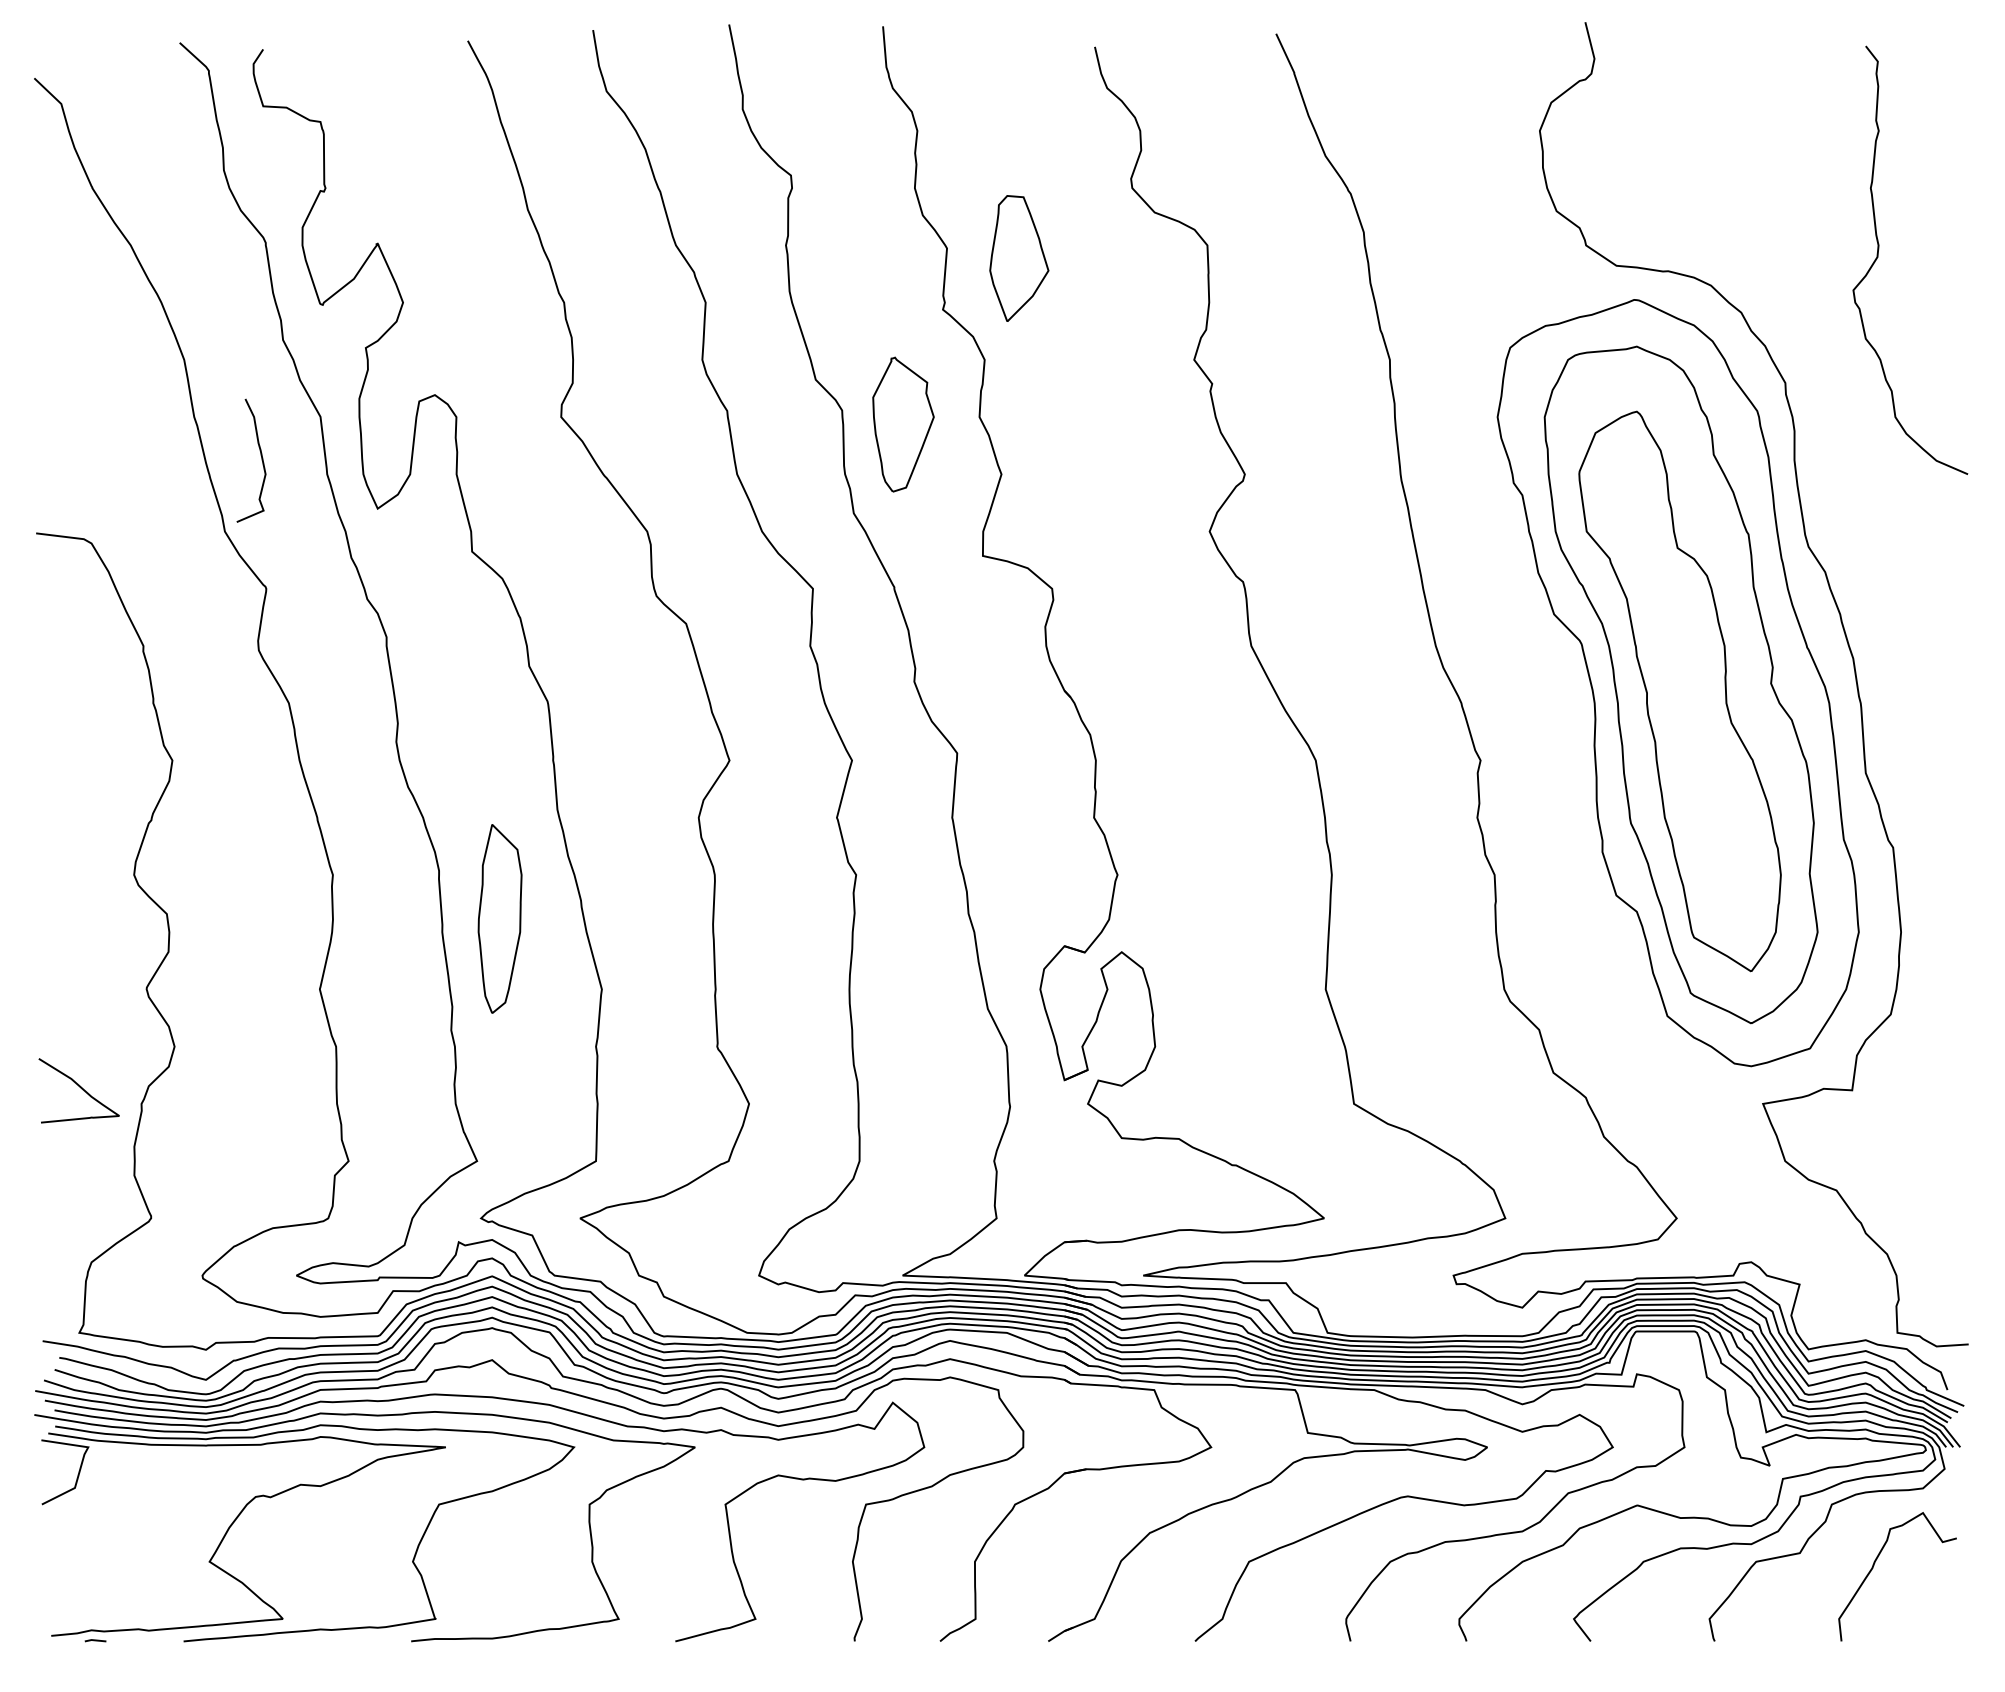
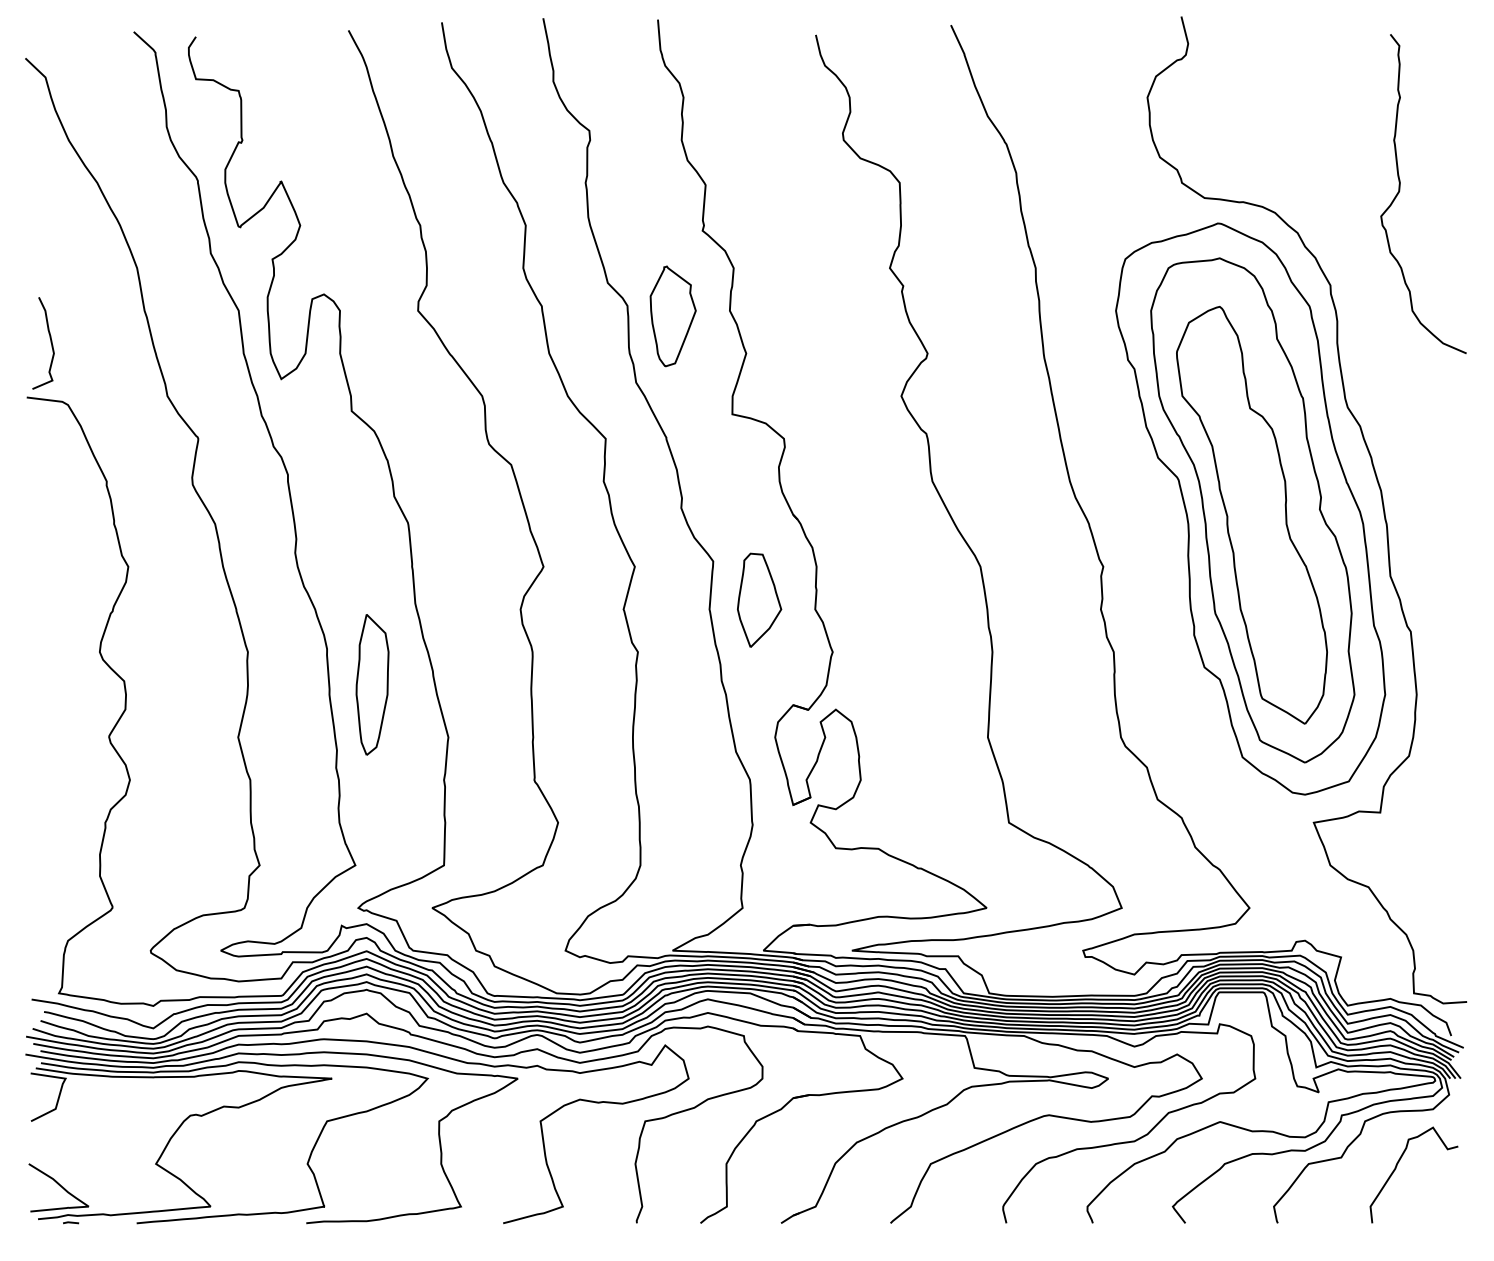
part: (1019, 258) -> (759, 600), moved
curve: (261, 460) -> (50, 343), moved
curve: (80, 1088) -> (59, 1186), moved

